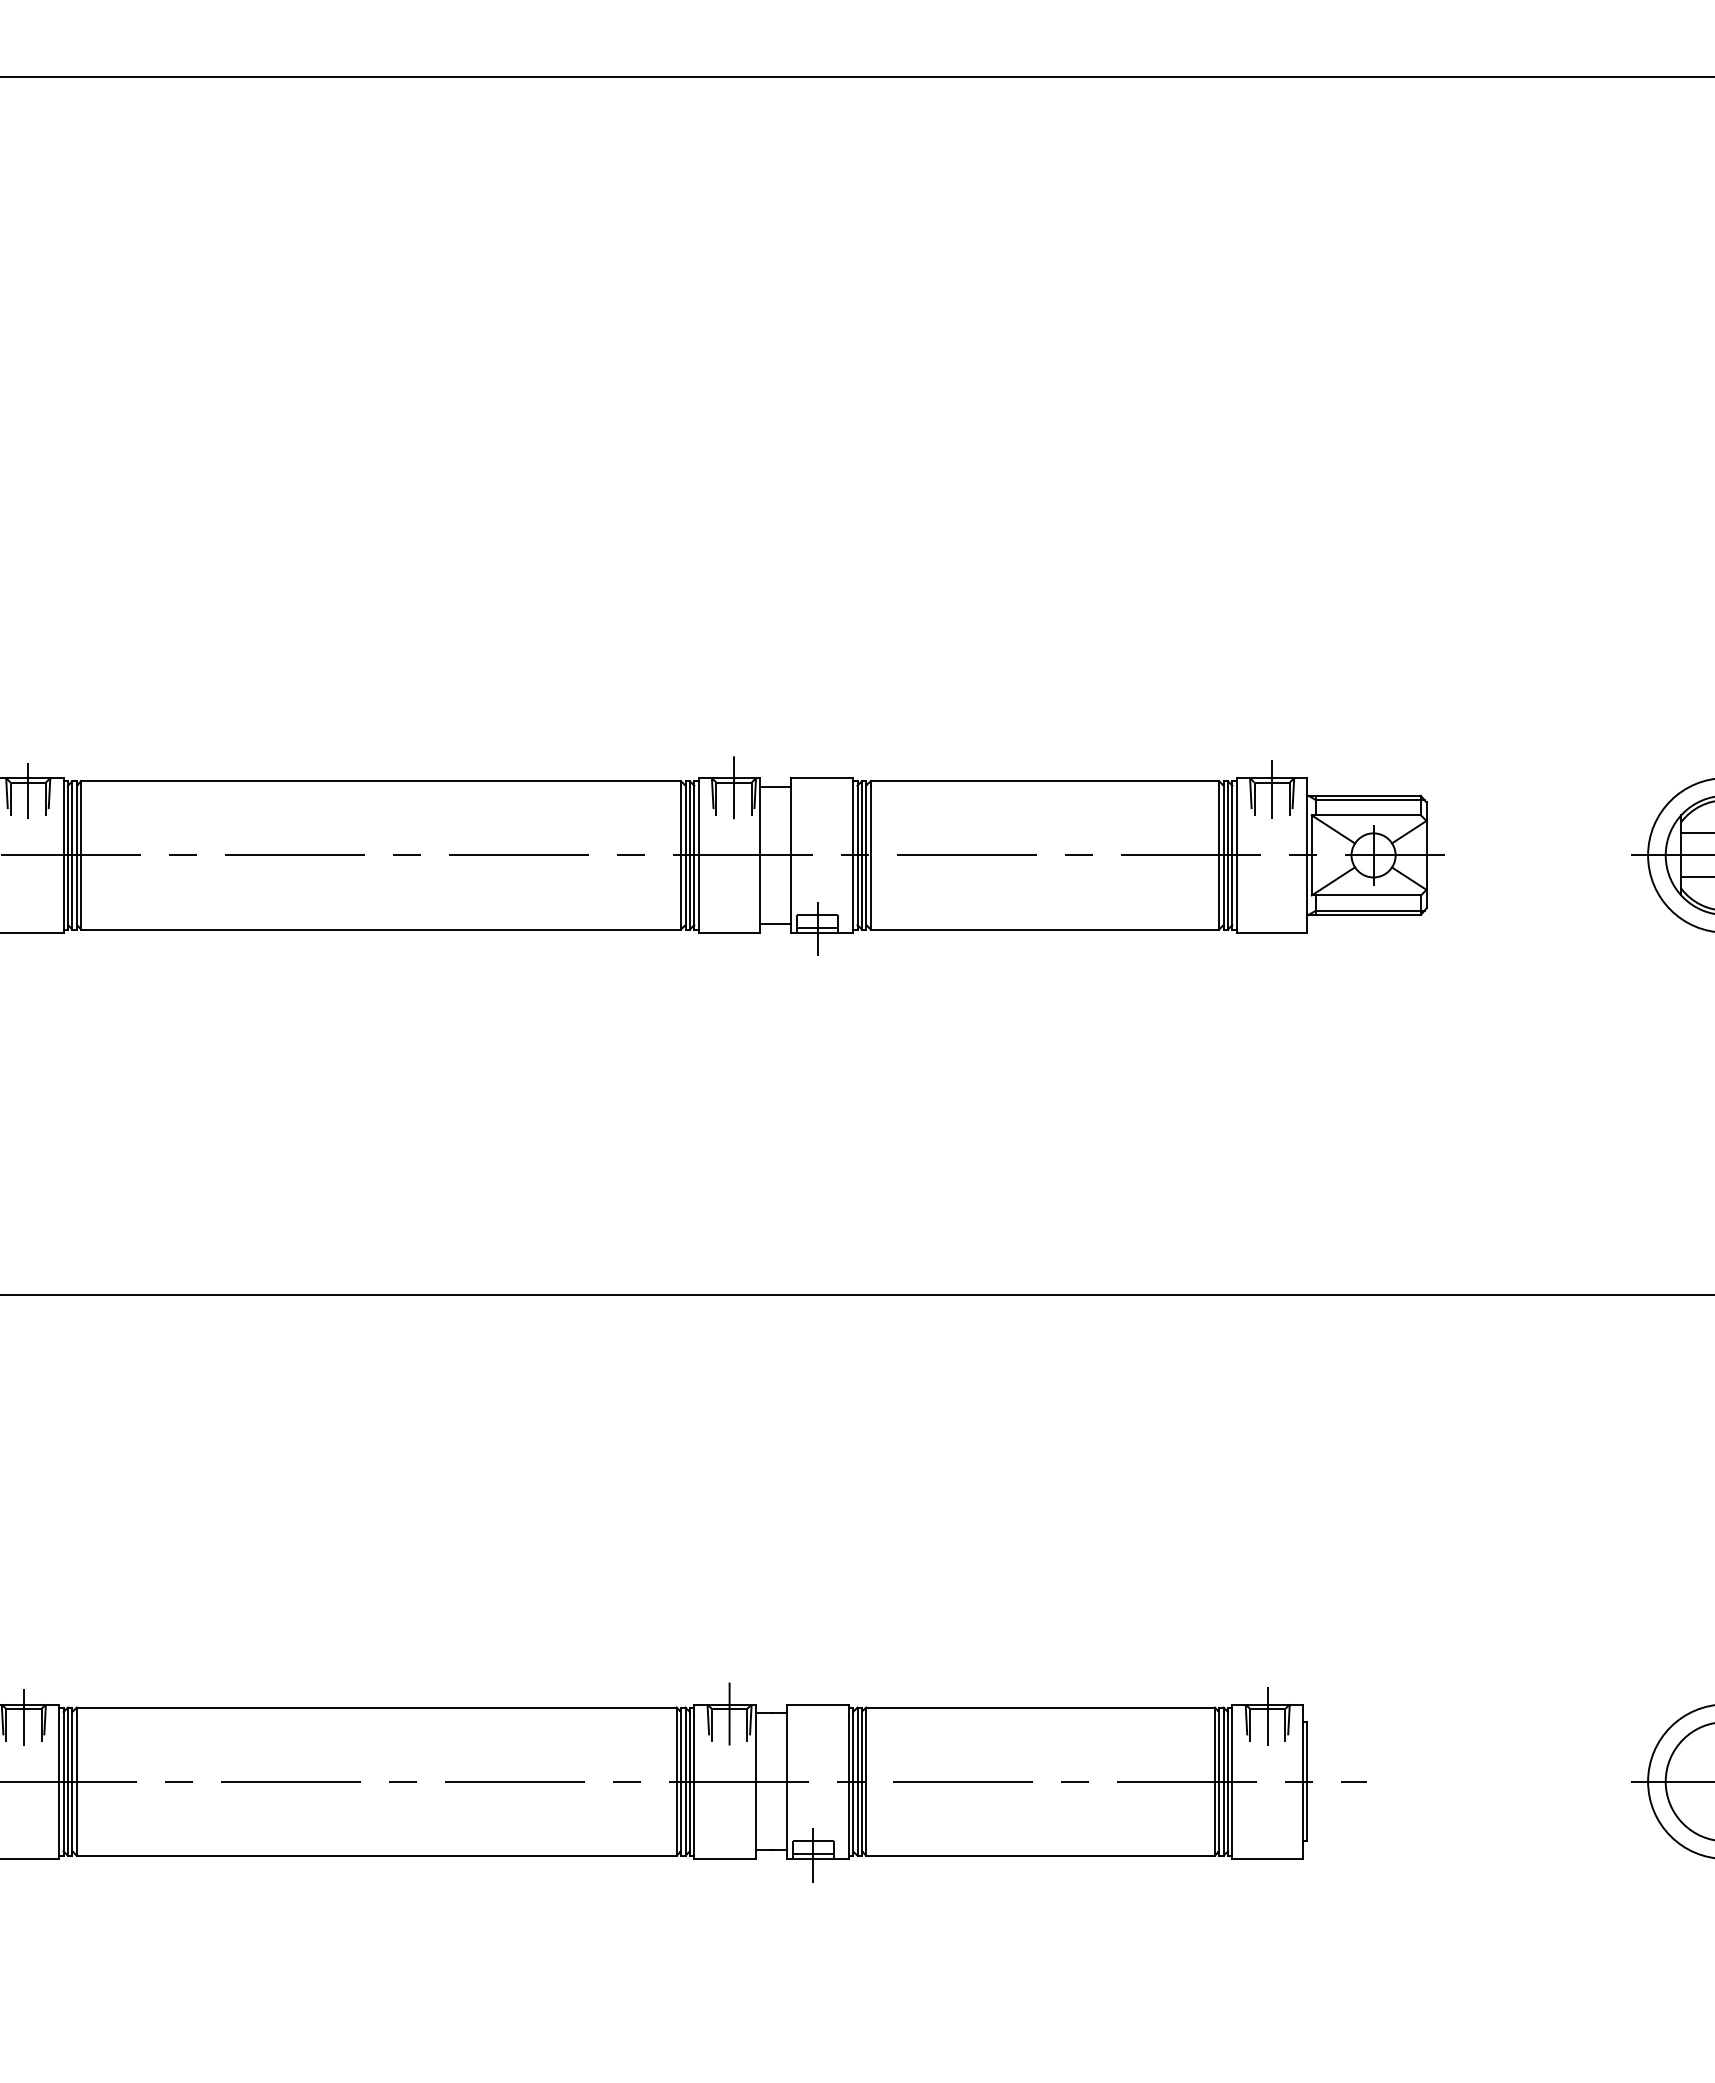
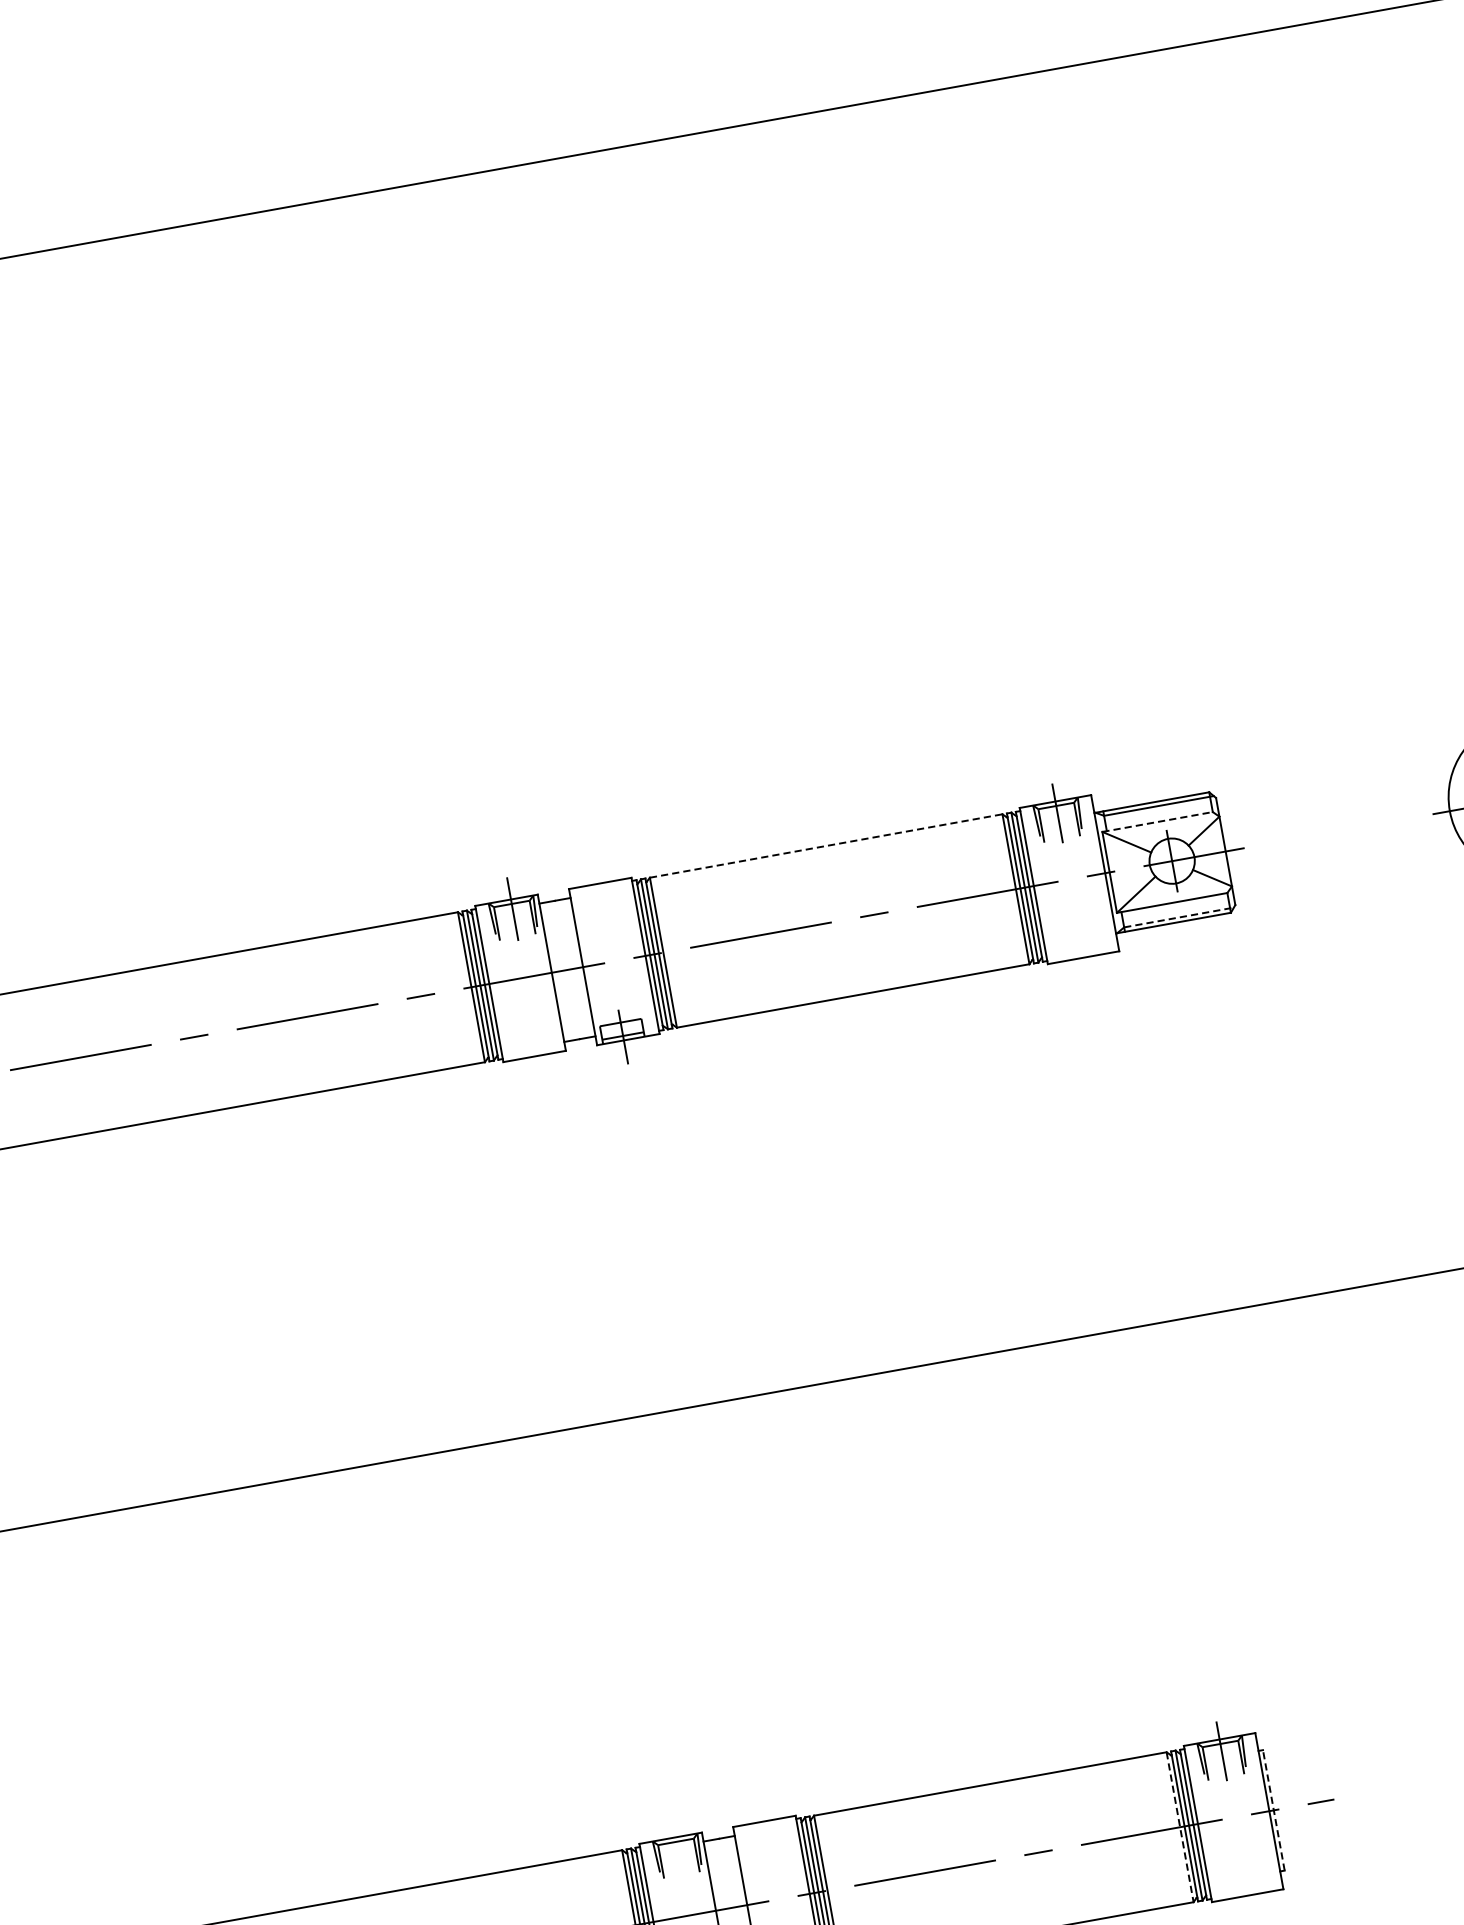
line: (1045, 781) -> (826, 846), solid -> dashed
line: (1366, 815) -> (1157, 822), solid -> dashed
line: (1370, 910) -> (1179, 917), solid -> dashed
line: (729, 1713) -> (676, 1846), removed
line: (1307, 1781) -> (1273, 1810), solid -> dashed
line: (1214, 1782) -> (1179, 1828), solid -> dashed

